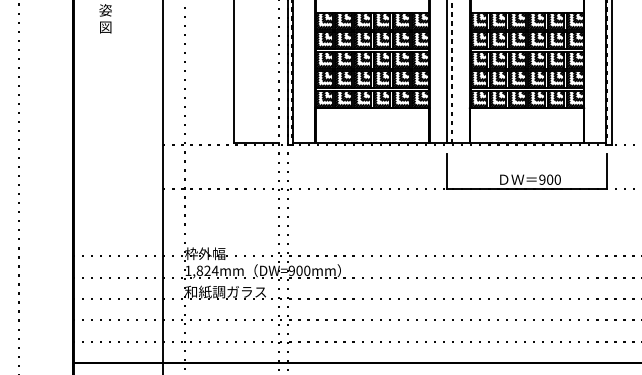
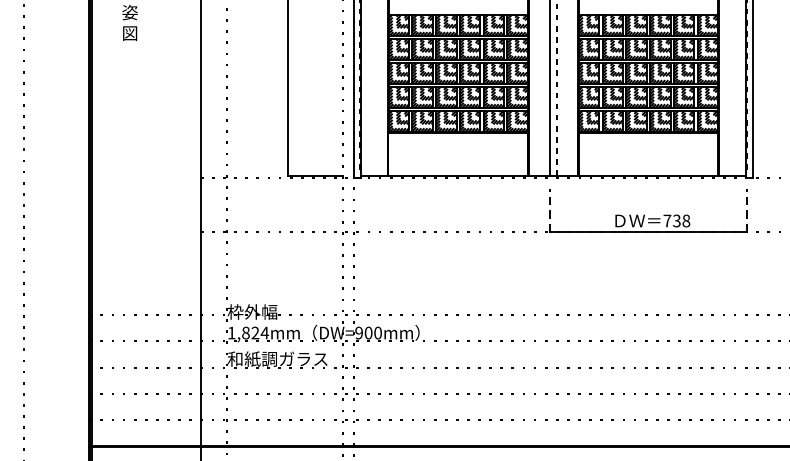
line: (447, 171) -> (550, 210), solid -> dashed
line: (607, 171) -> (747, 210), solid -> dashed
text: (549, 179) -> (676, 220), 900 -> 738

